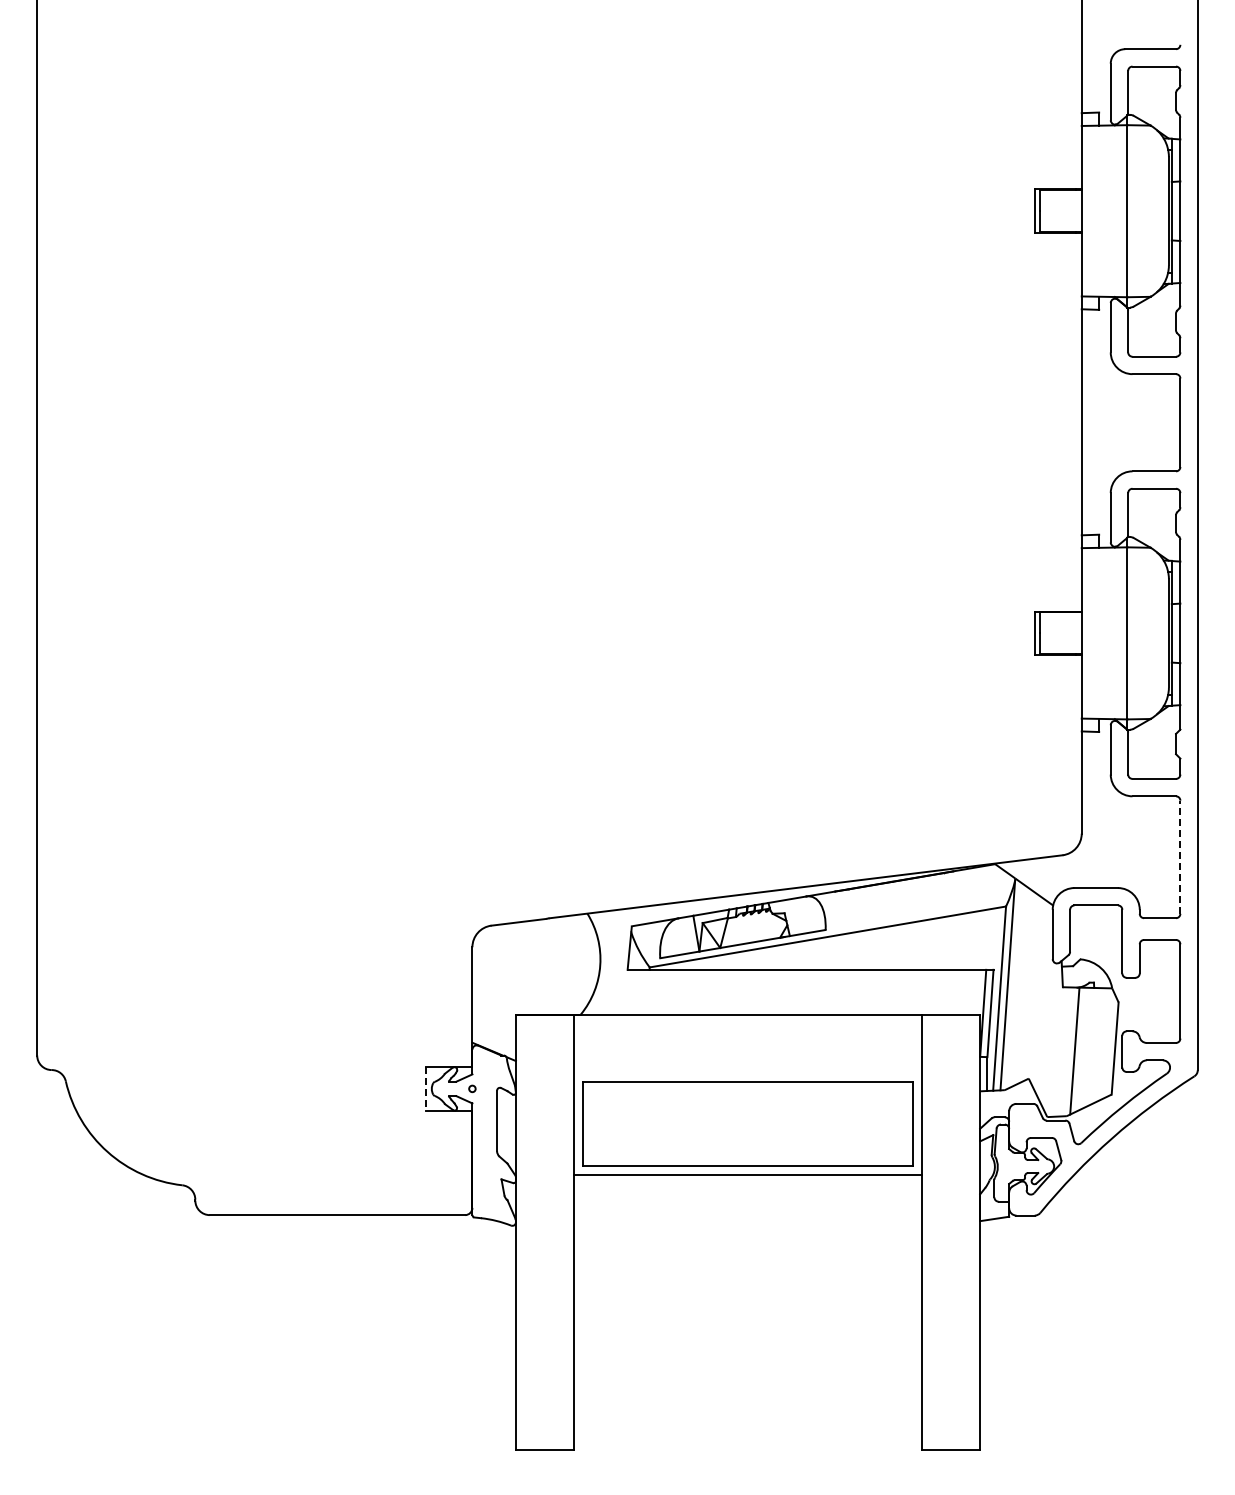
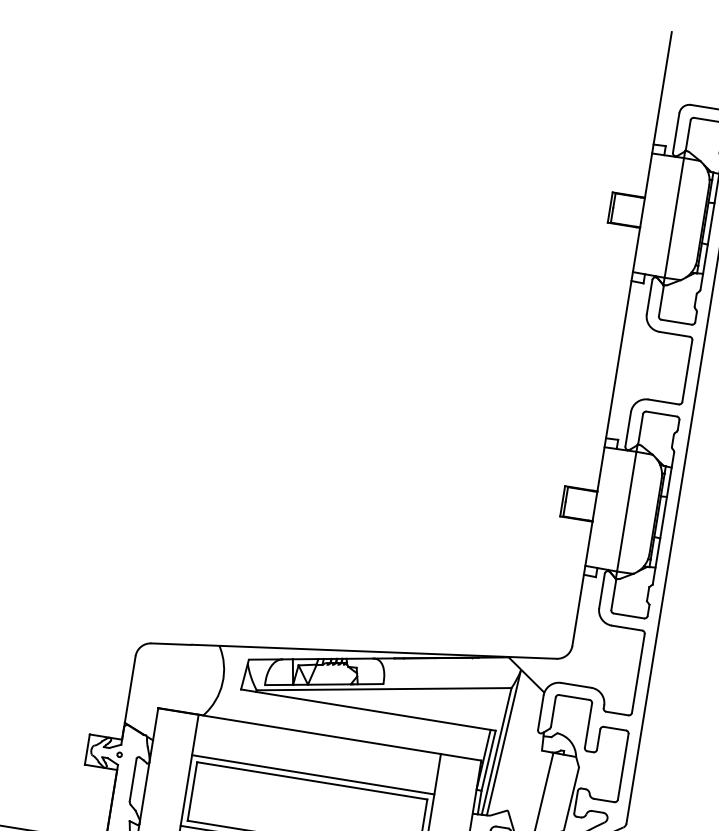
line: (1180, 857) -> (638, 673), dashed -> solid
line: (747, 1072) -> (312, 774), added
line: (426, 1088) -> (87, 749), dashed -> solid

